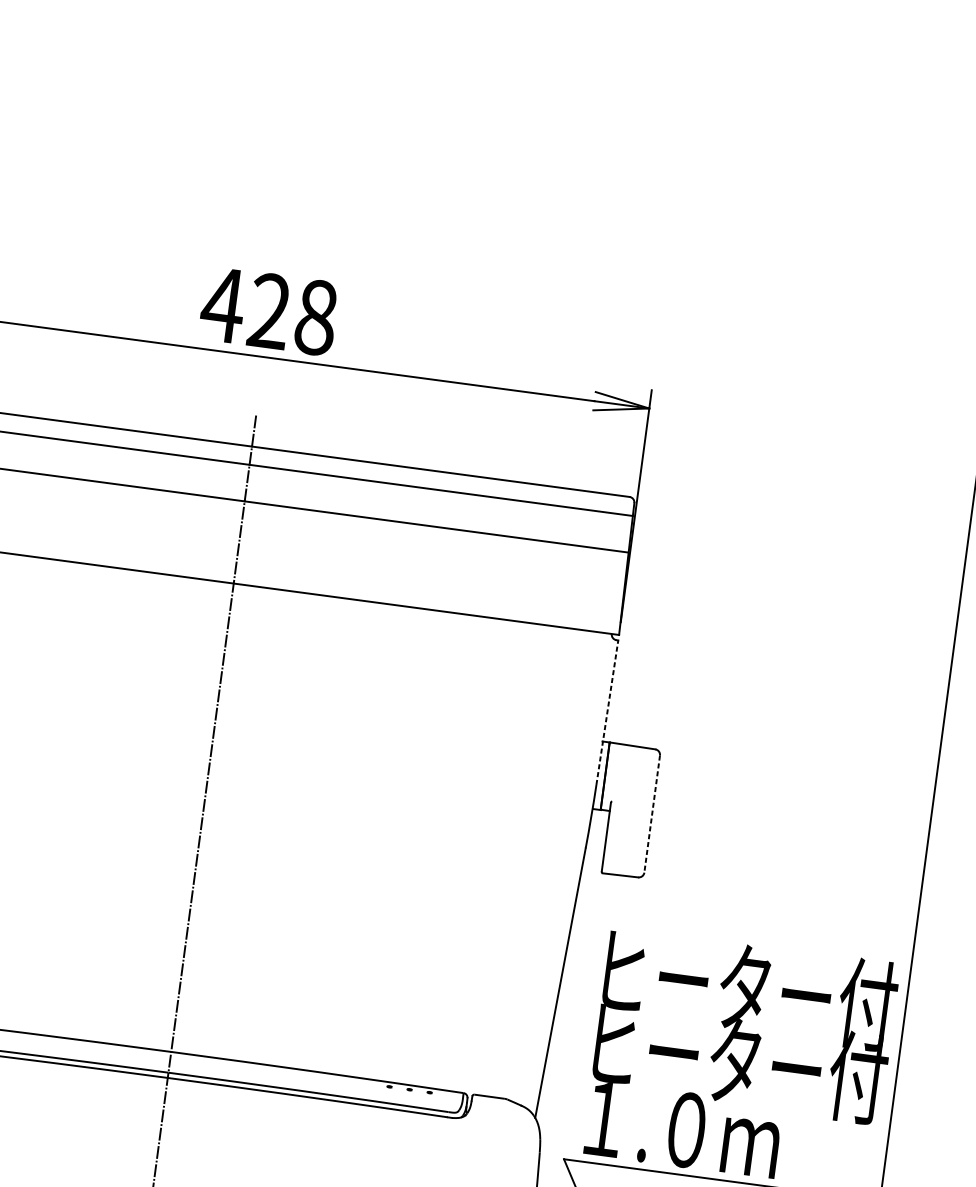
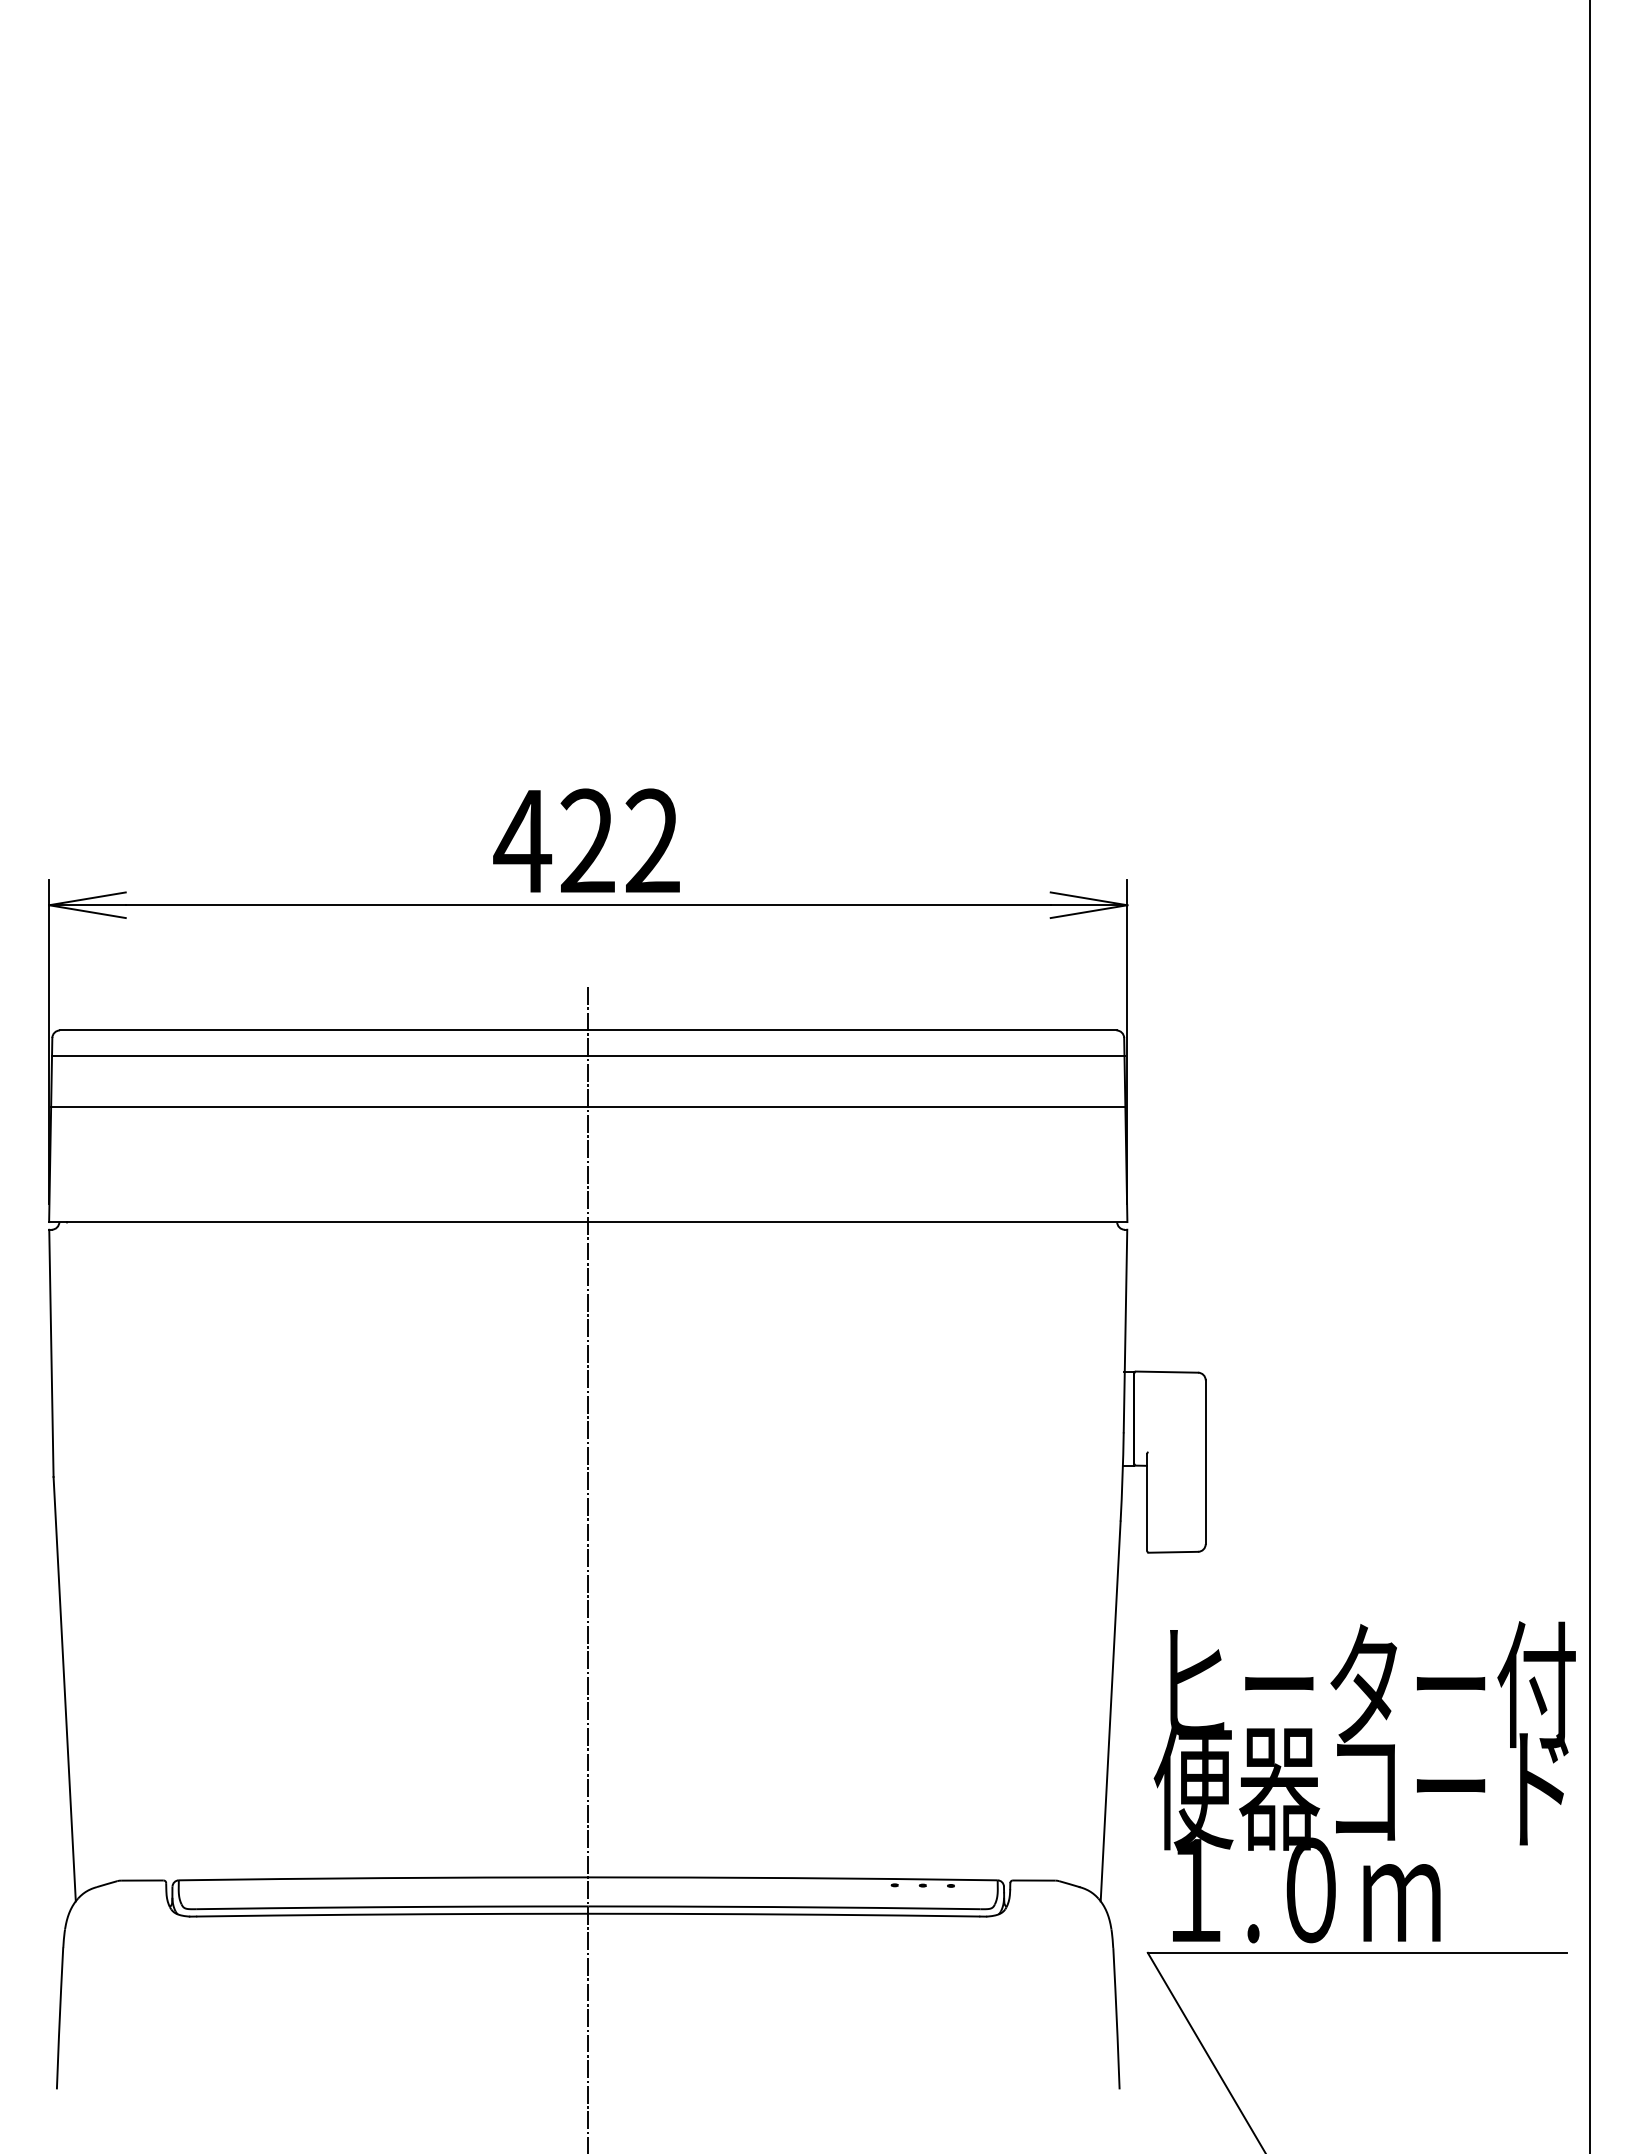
text: (315, 317) -> (652, 841), 428 -> 422
line: (607, 712) -> (1125, 1330), dashed -> solid
line: (652, 814) -> (1205, 1462), dashed -> solid
text: (734, 1061) -> (1364, 1786), ヒーター付 -> 便器コード

